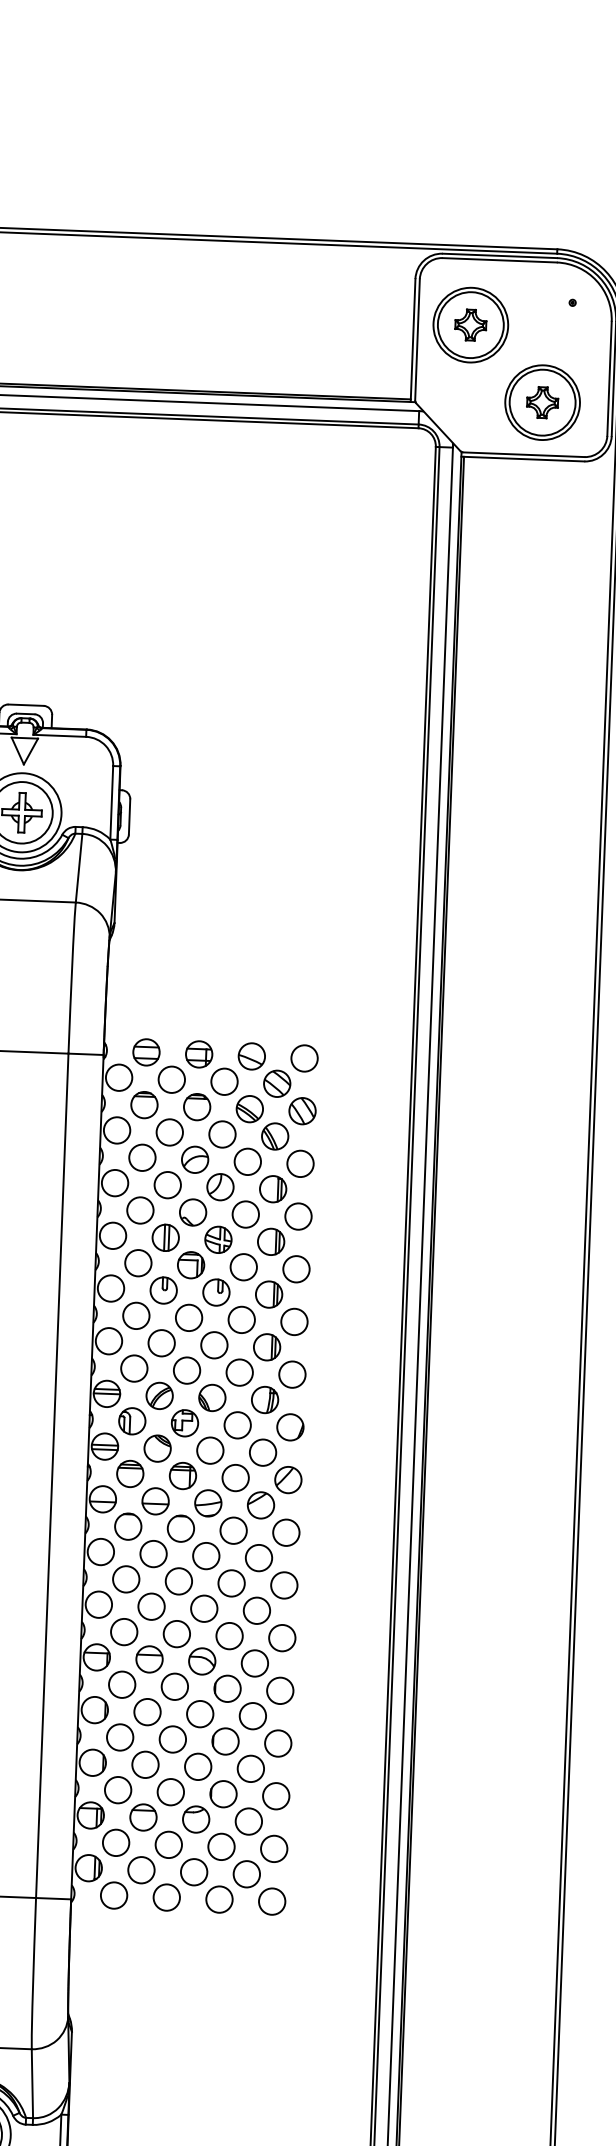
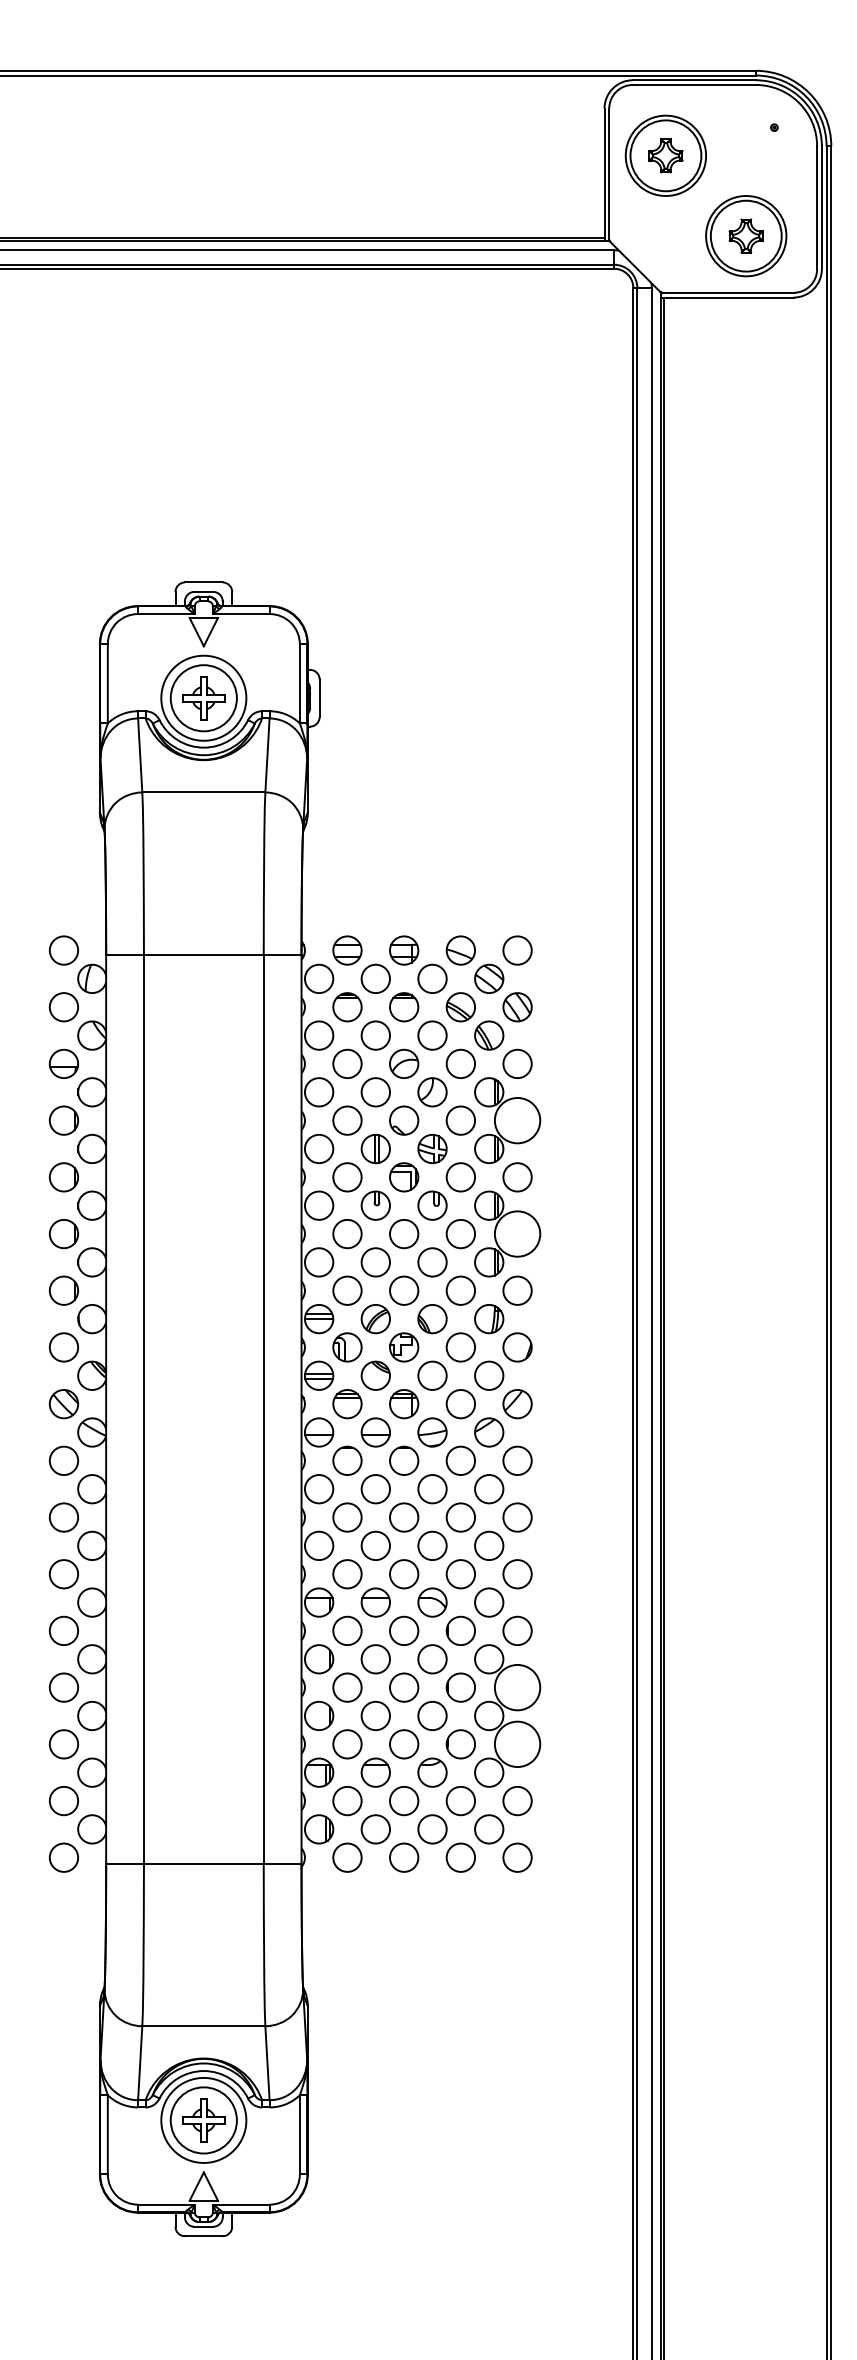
circle: (298, 1216) -> (517, 1120), size x1.6
circle: (294, 1321) -> (517, 1233), size x1.6
circle: (278, 1743) -> (517, 1687), size x1.6
circle: (276, 1796) -> (517, 1744), size x1.6

